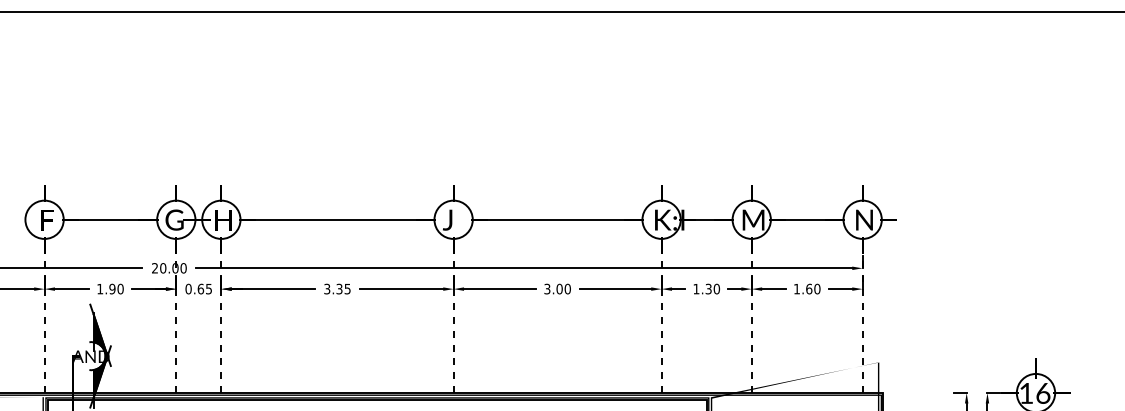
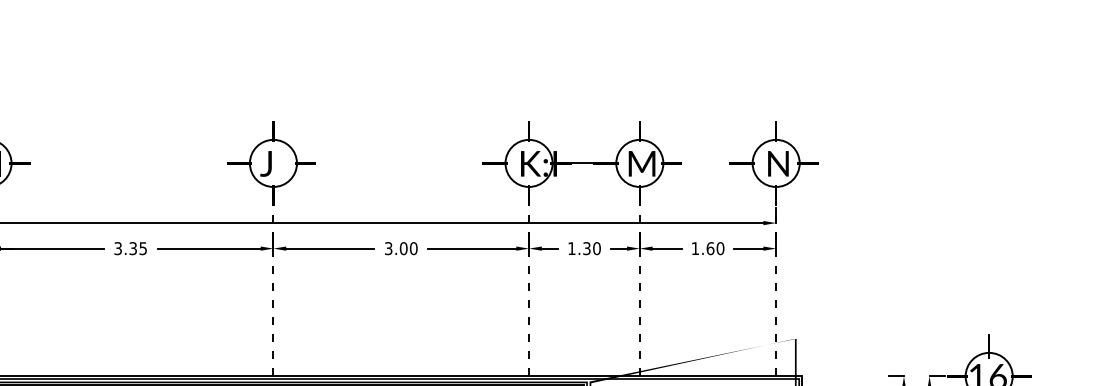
line: (335, 219) -> (128, 163), removed
line: (555, 219) -> (398, 163), removed
line: (805, 219) -> (705, 163), removed

